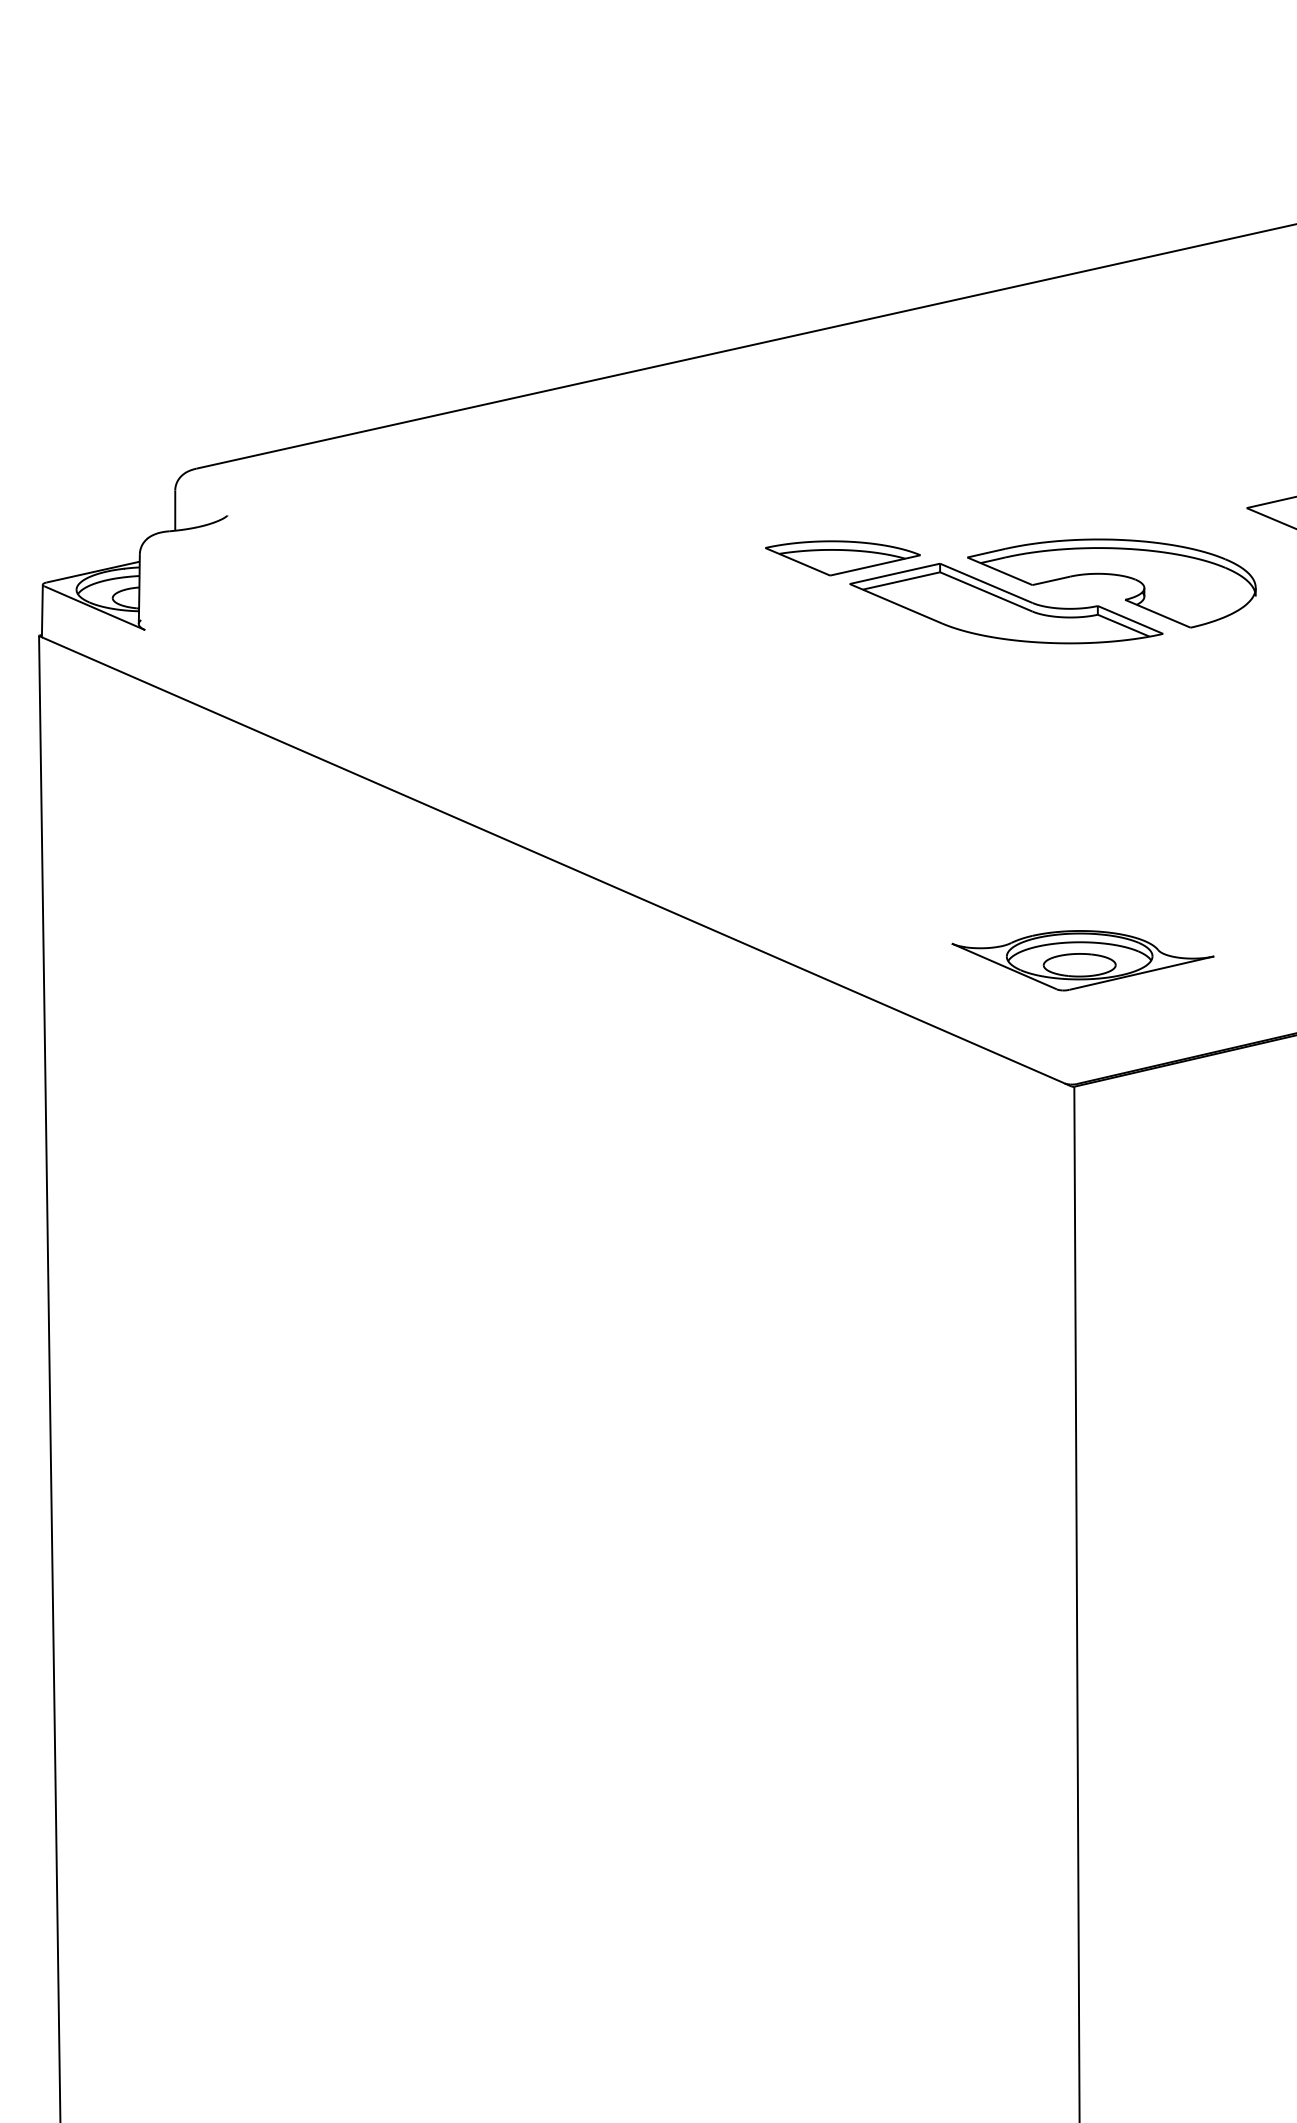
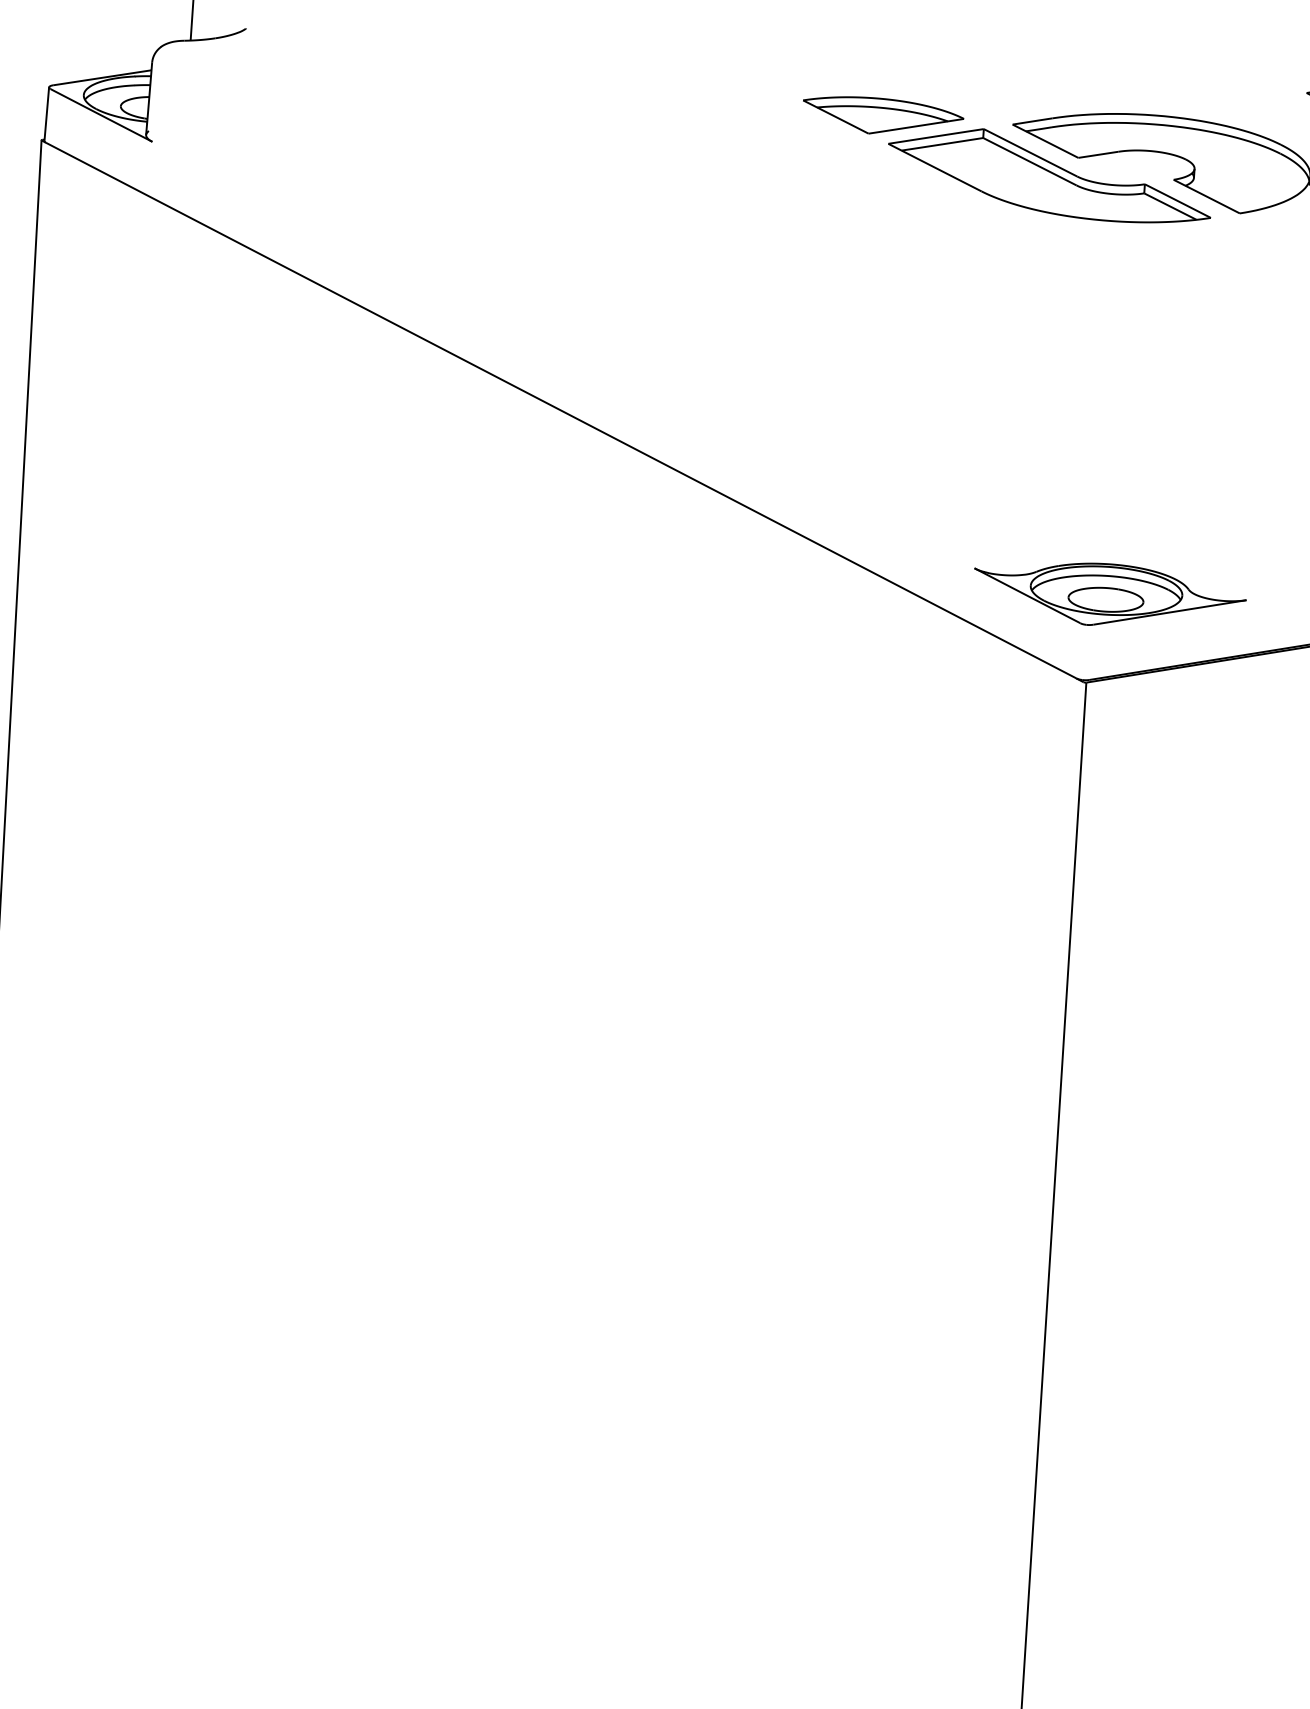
part: (1082, 960) -> (1109, 595), moved

